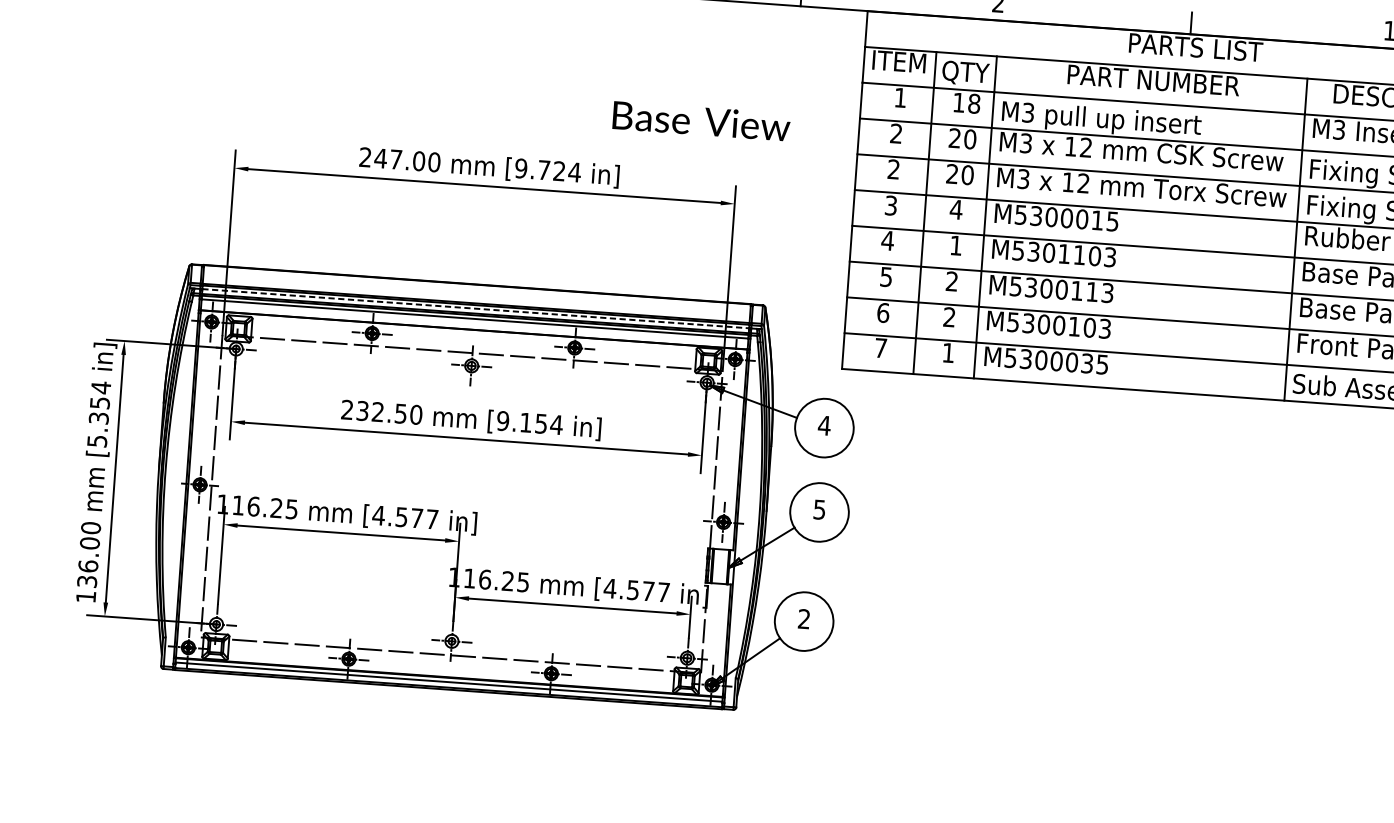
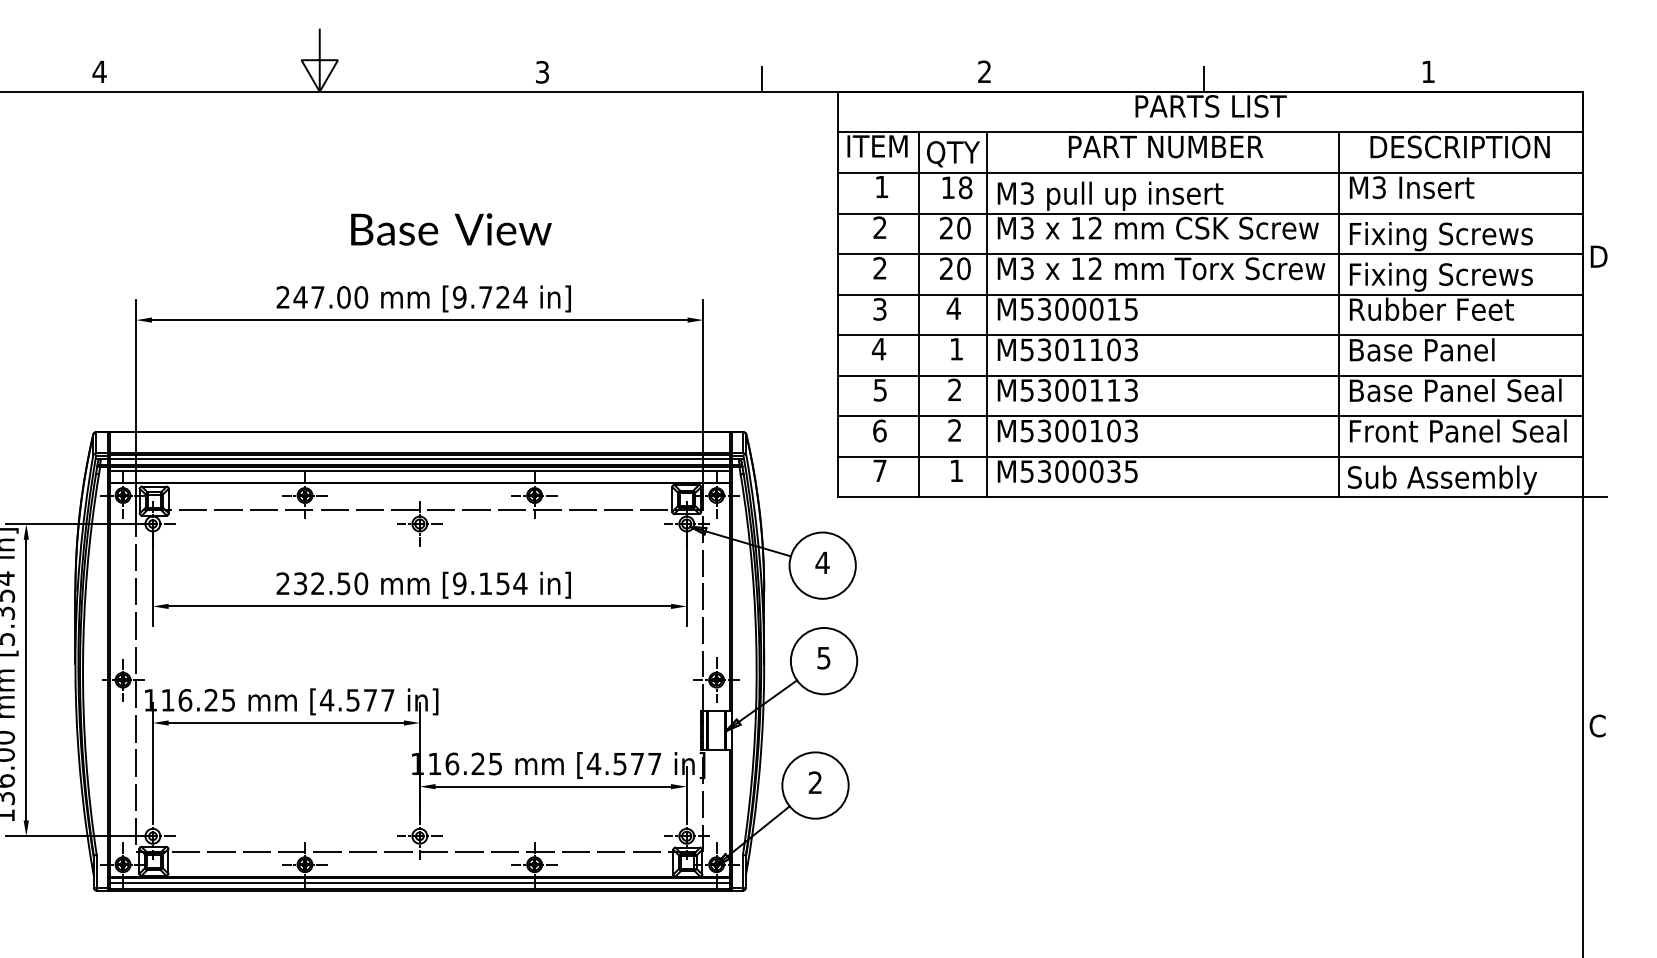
text: (701, 121) -> (451, 229), moved
line: (475, 308) -> (419, 459), dashed -> solid

